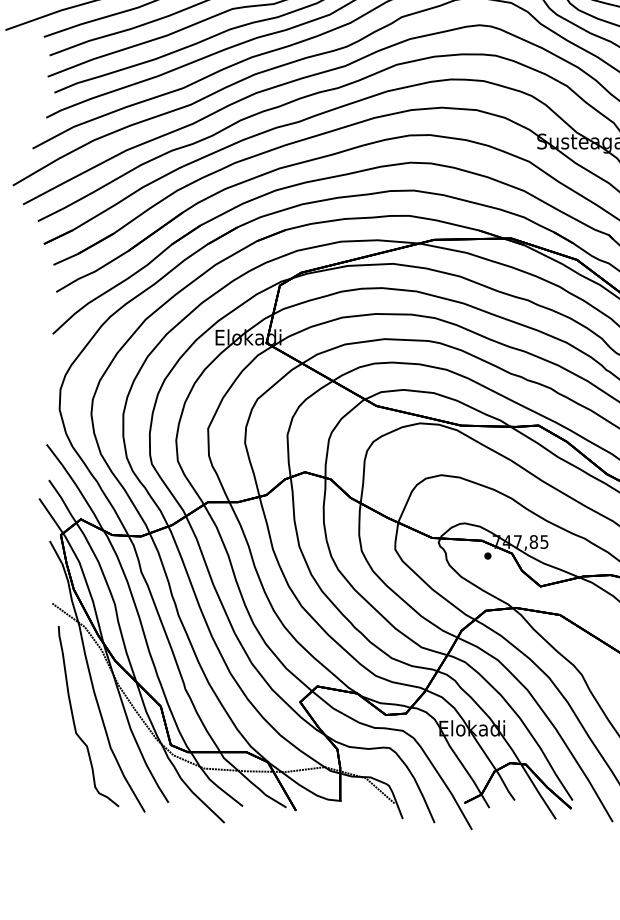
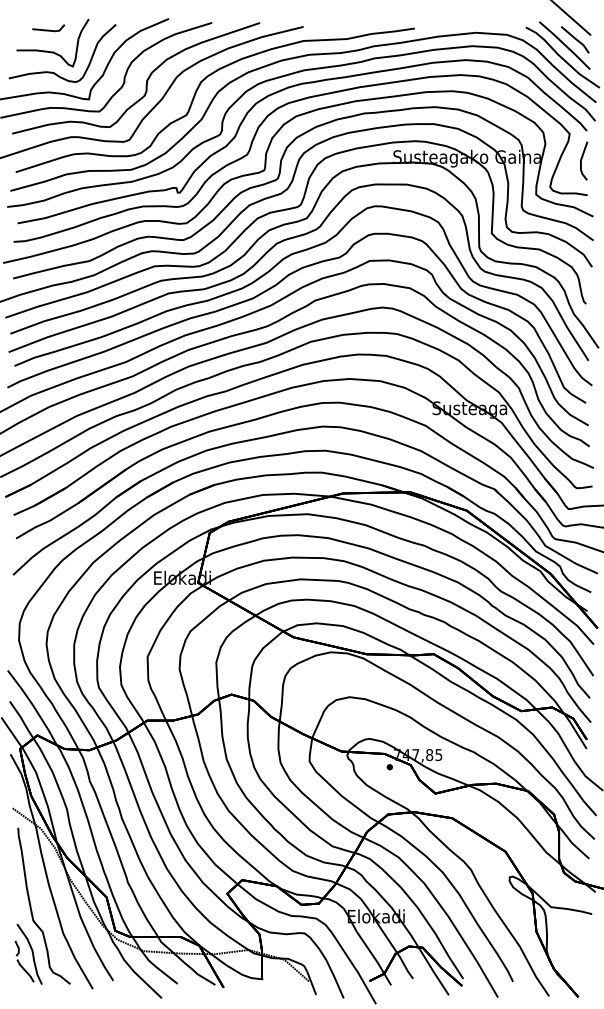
part: (70, 771) -> (28, 953), added

